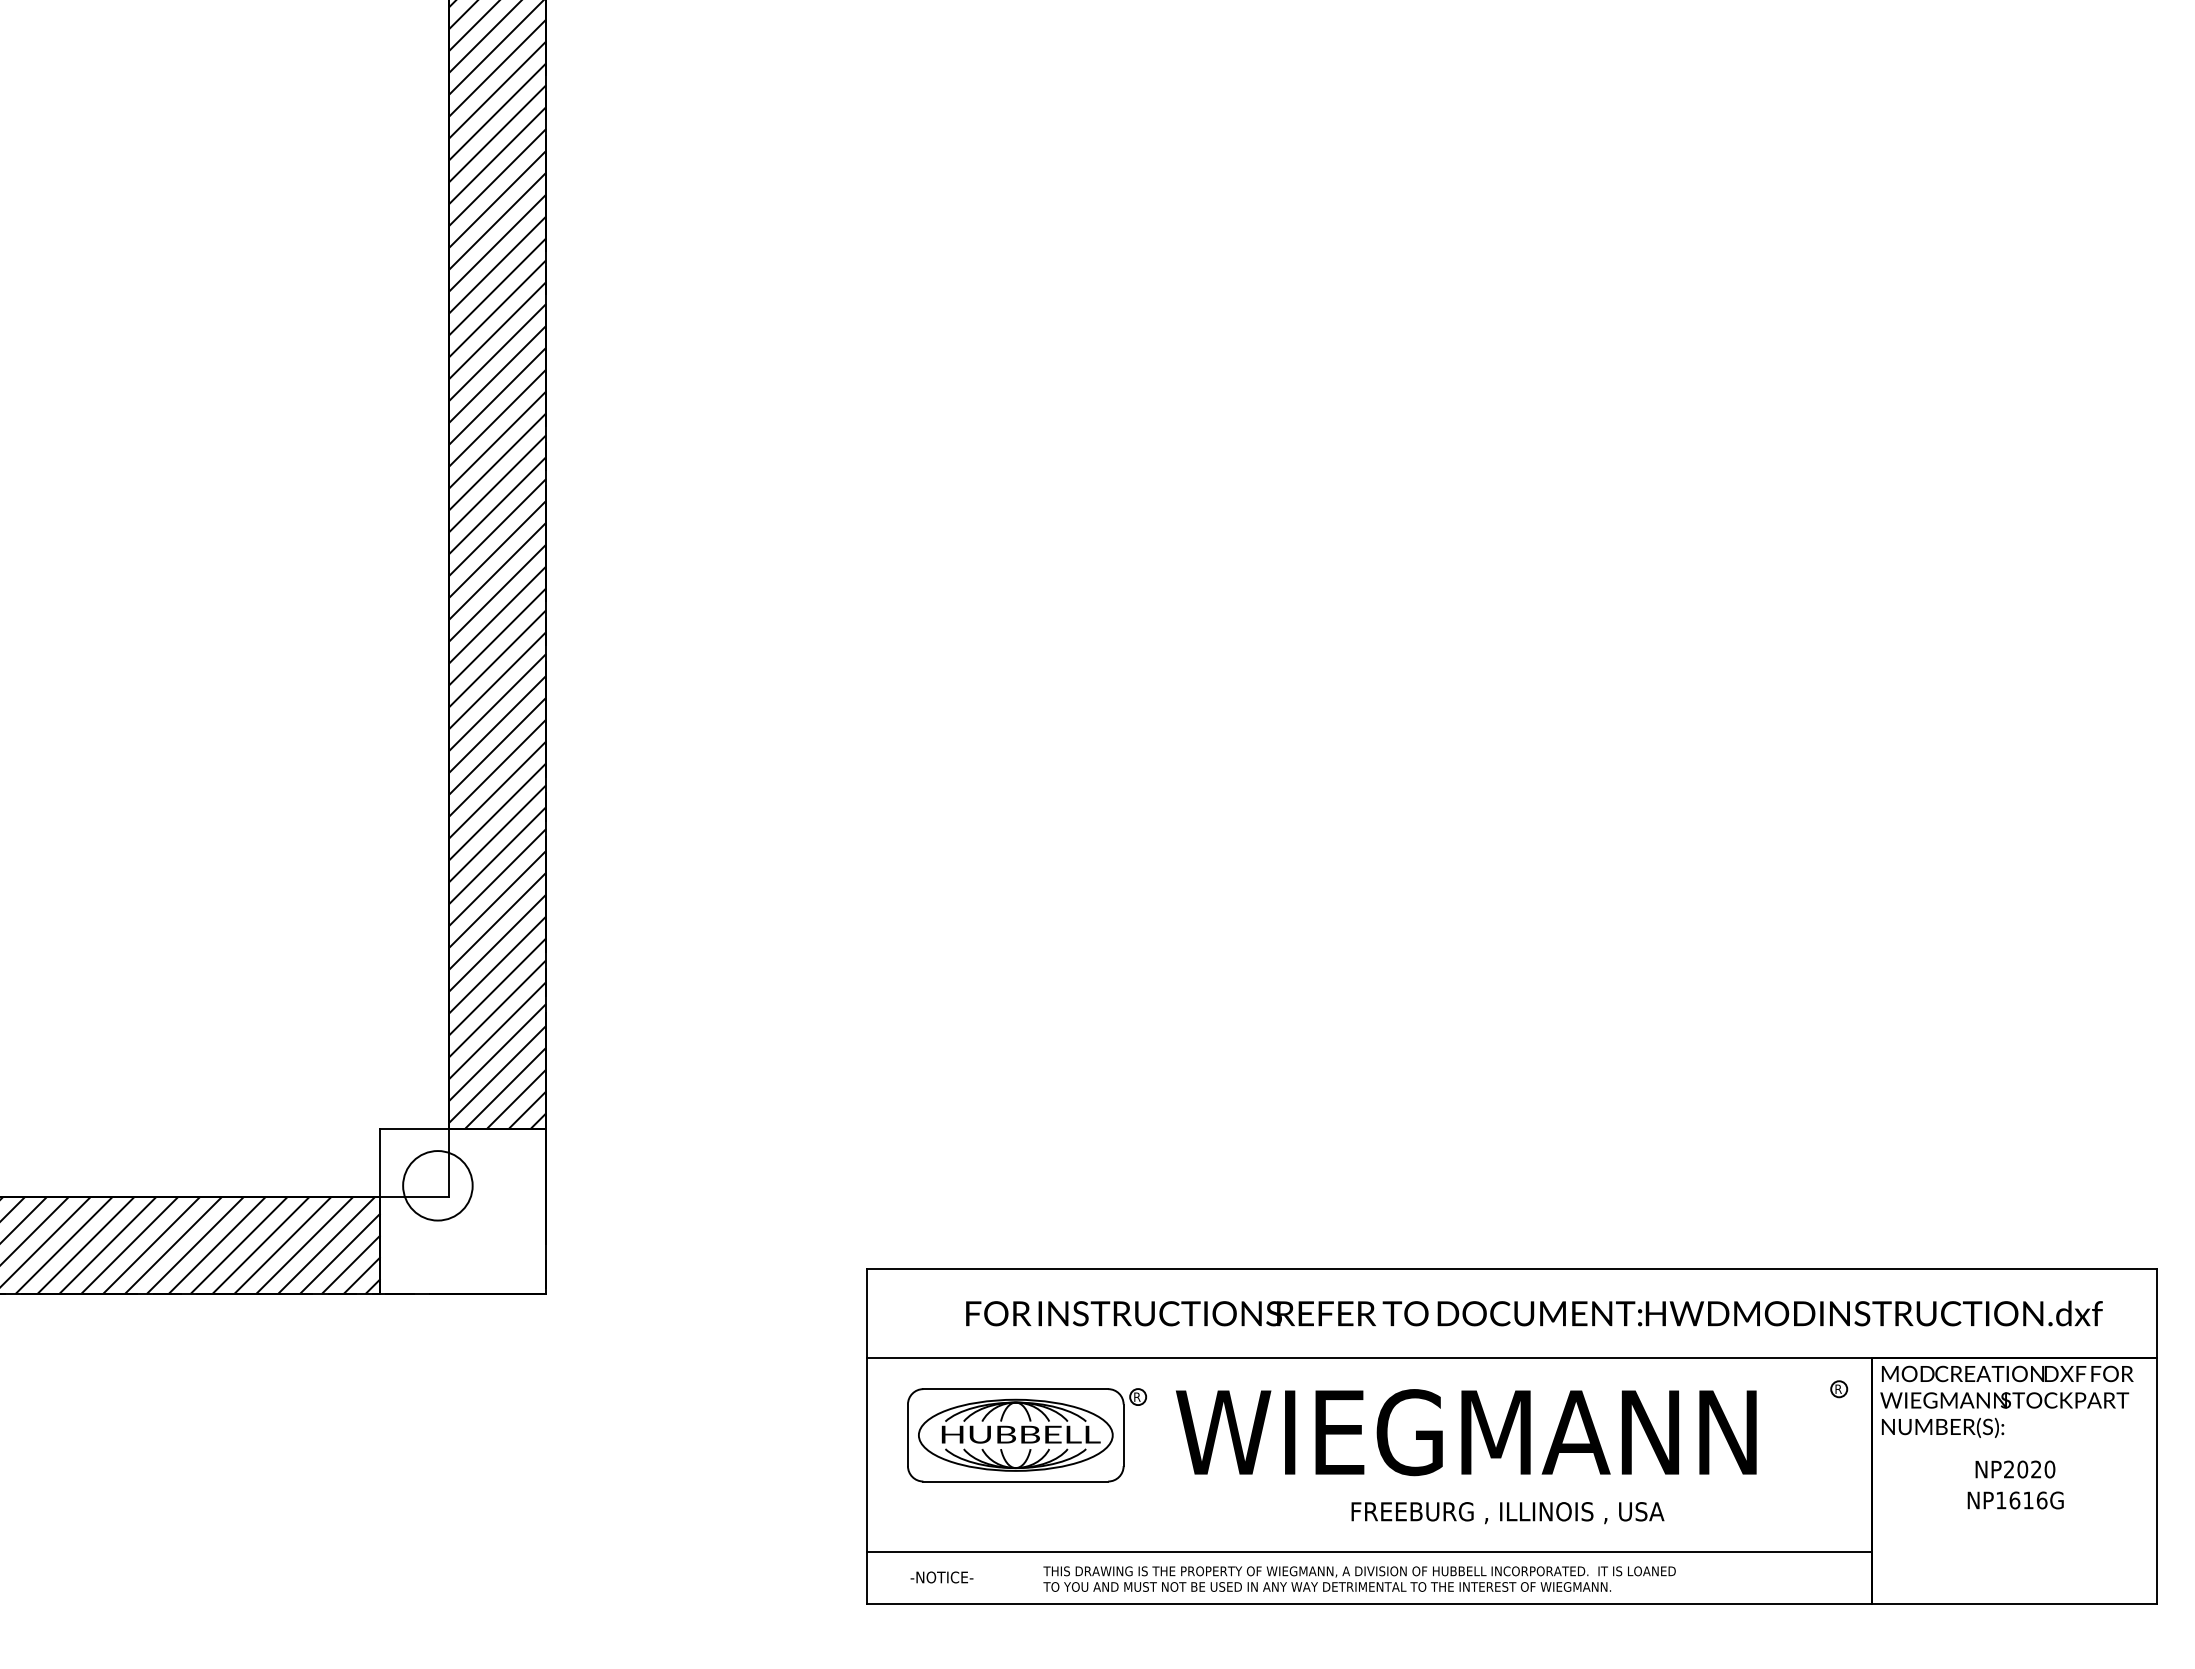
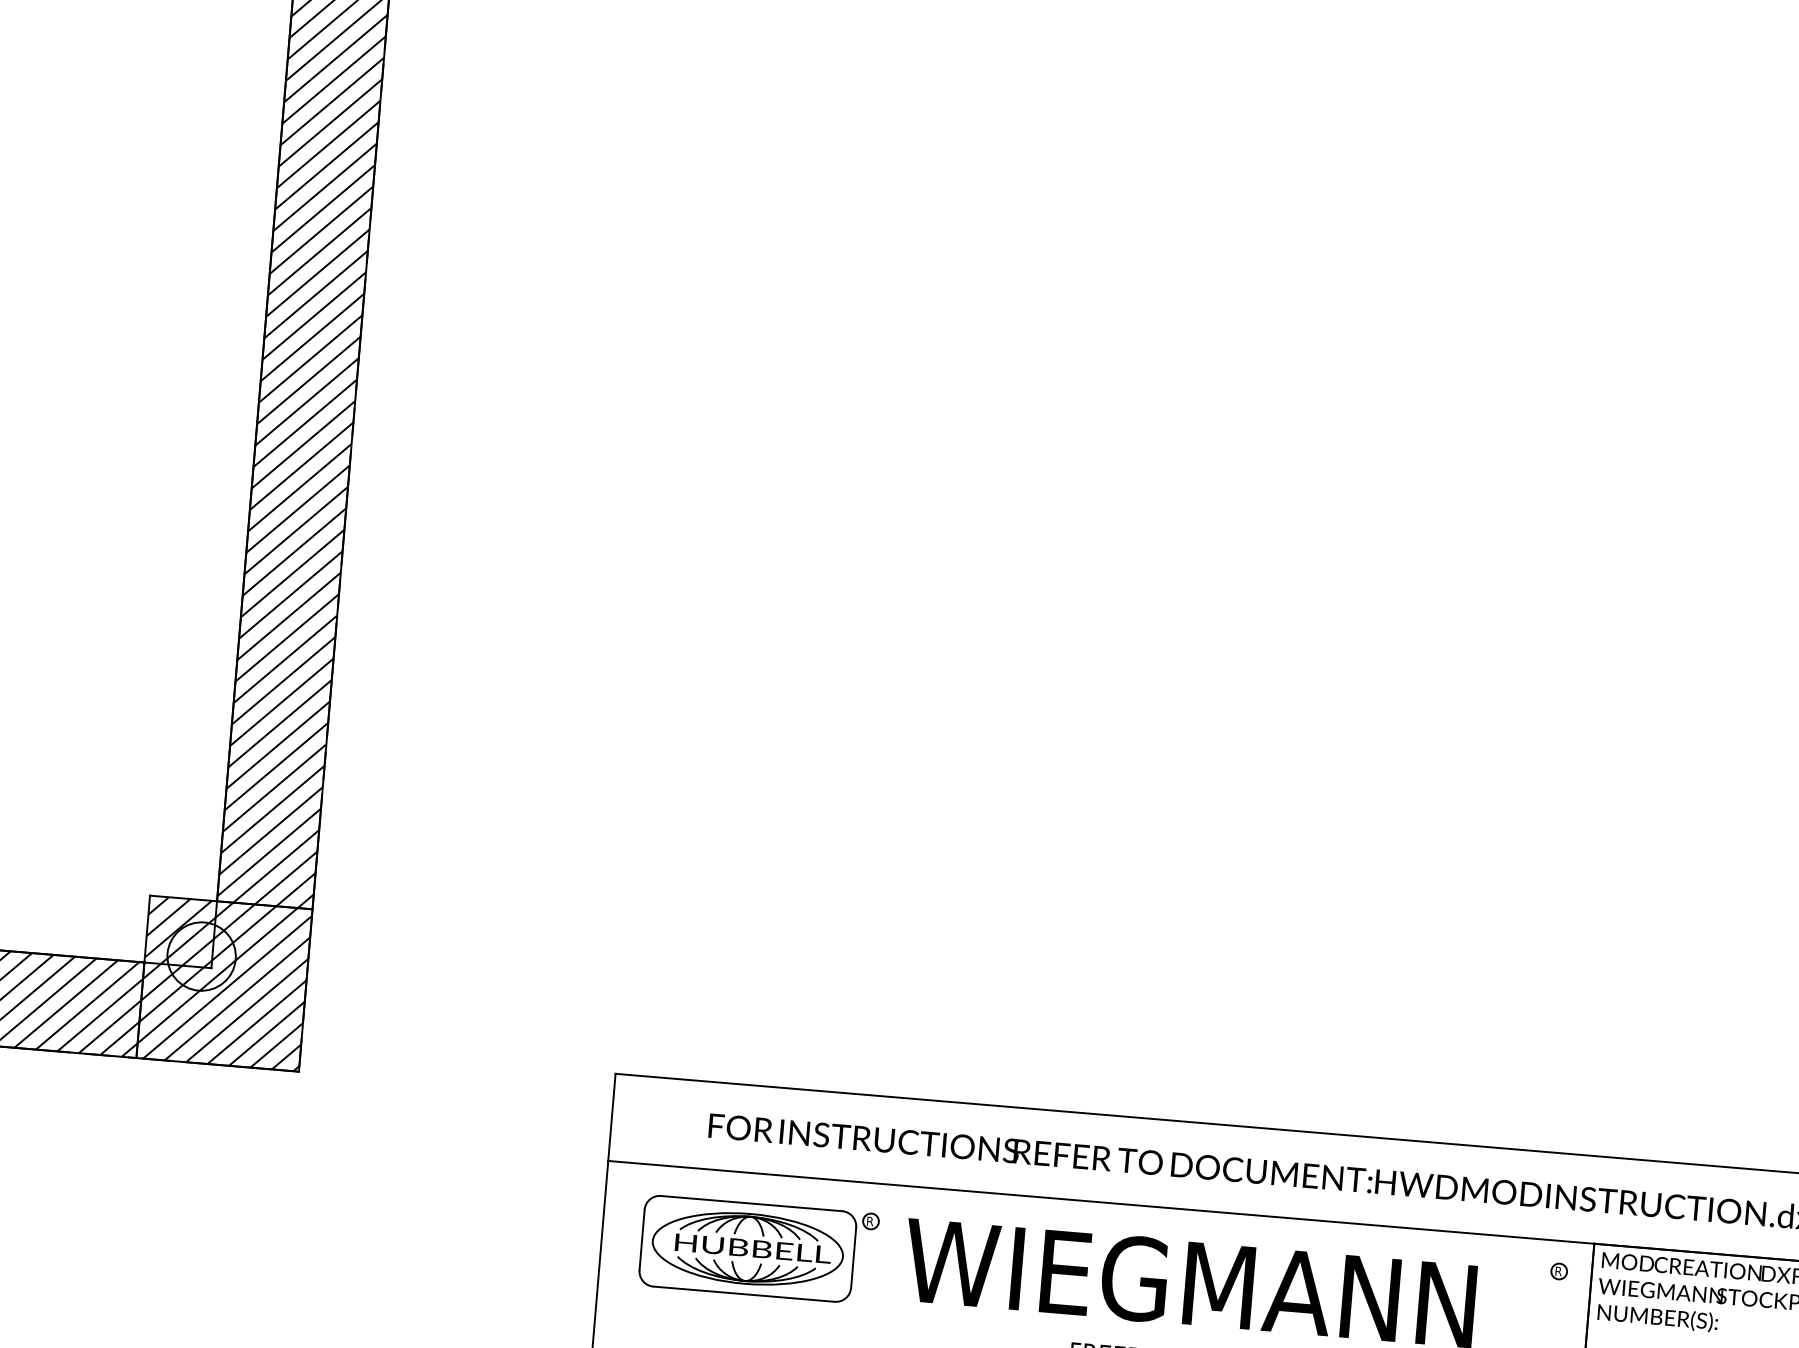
hatch: (463, 1211) -> (224, 983), added

